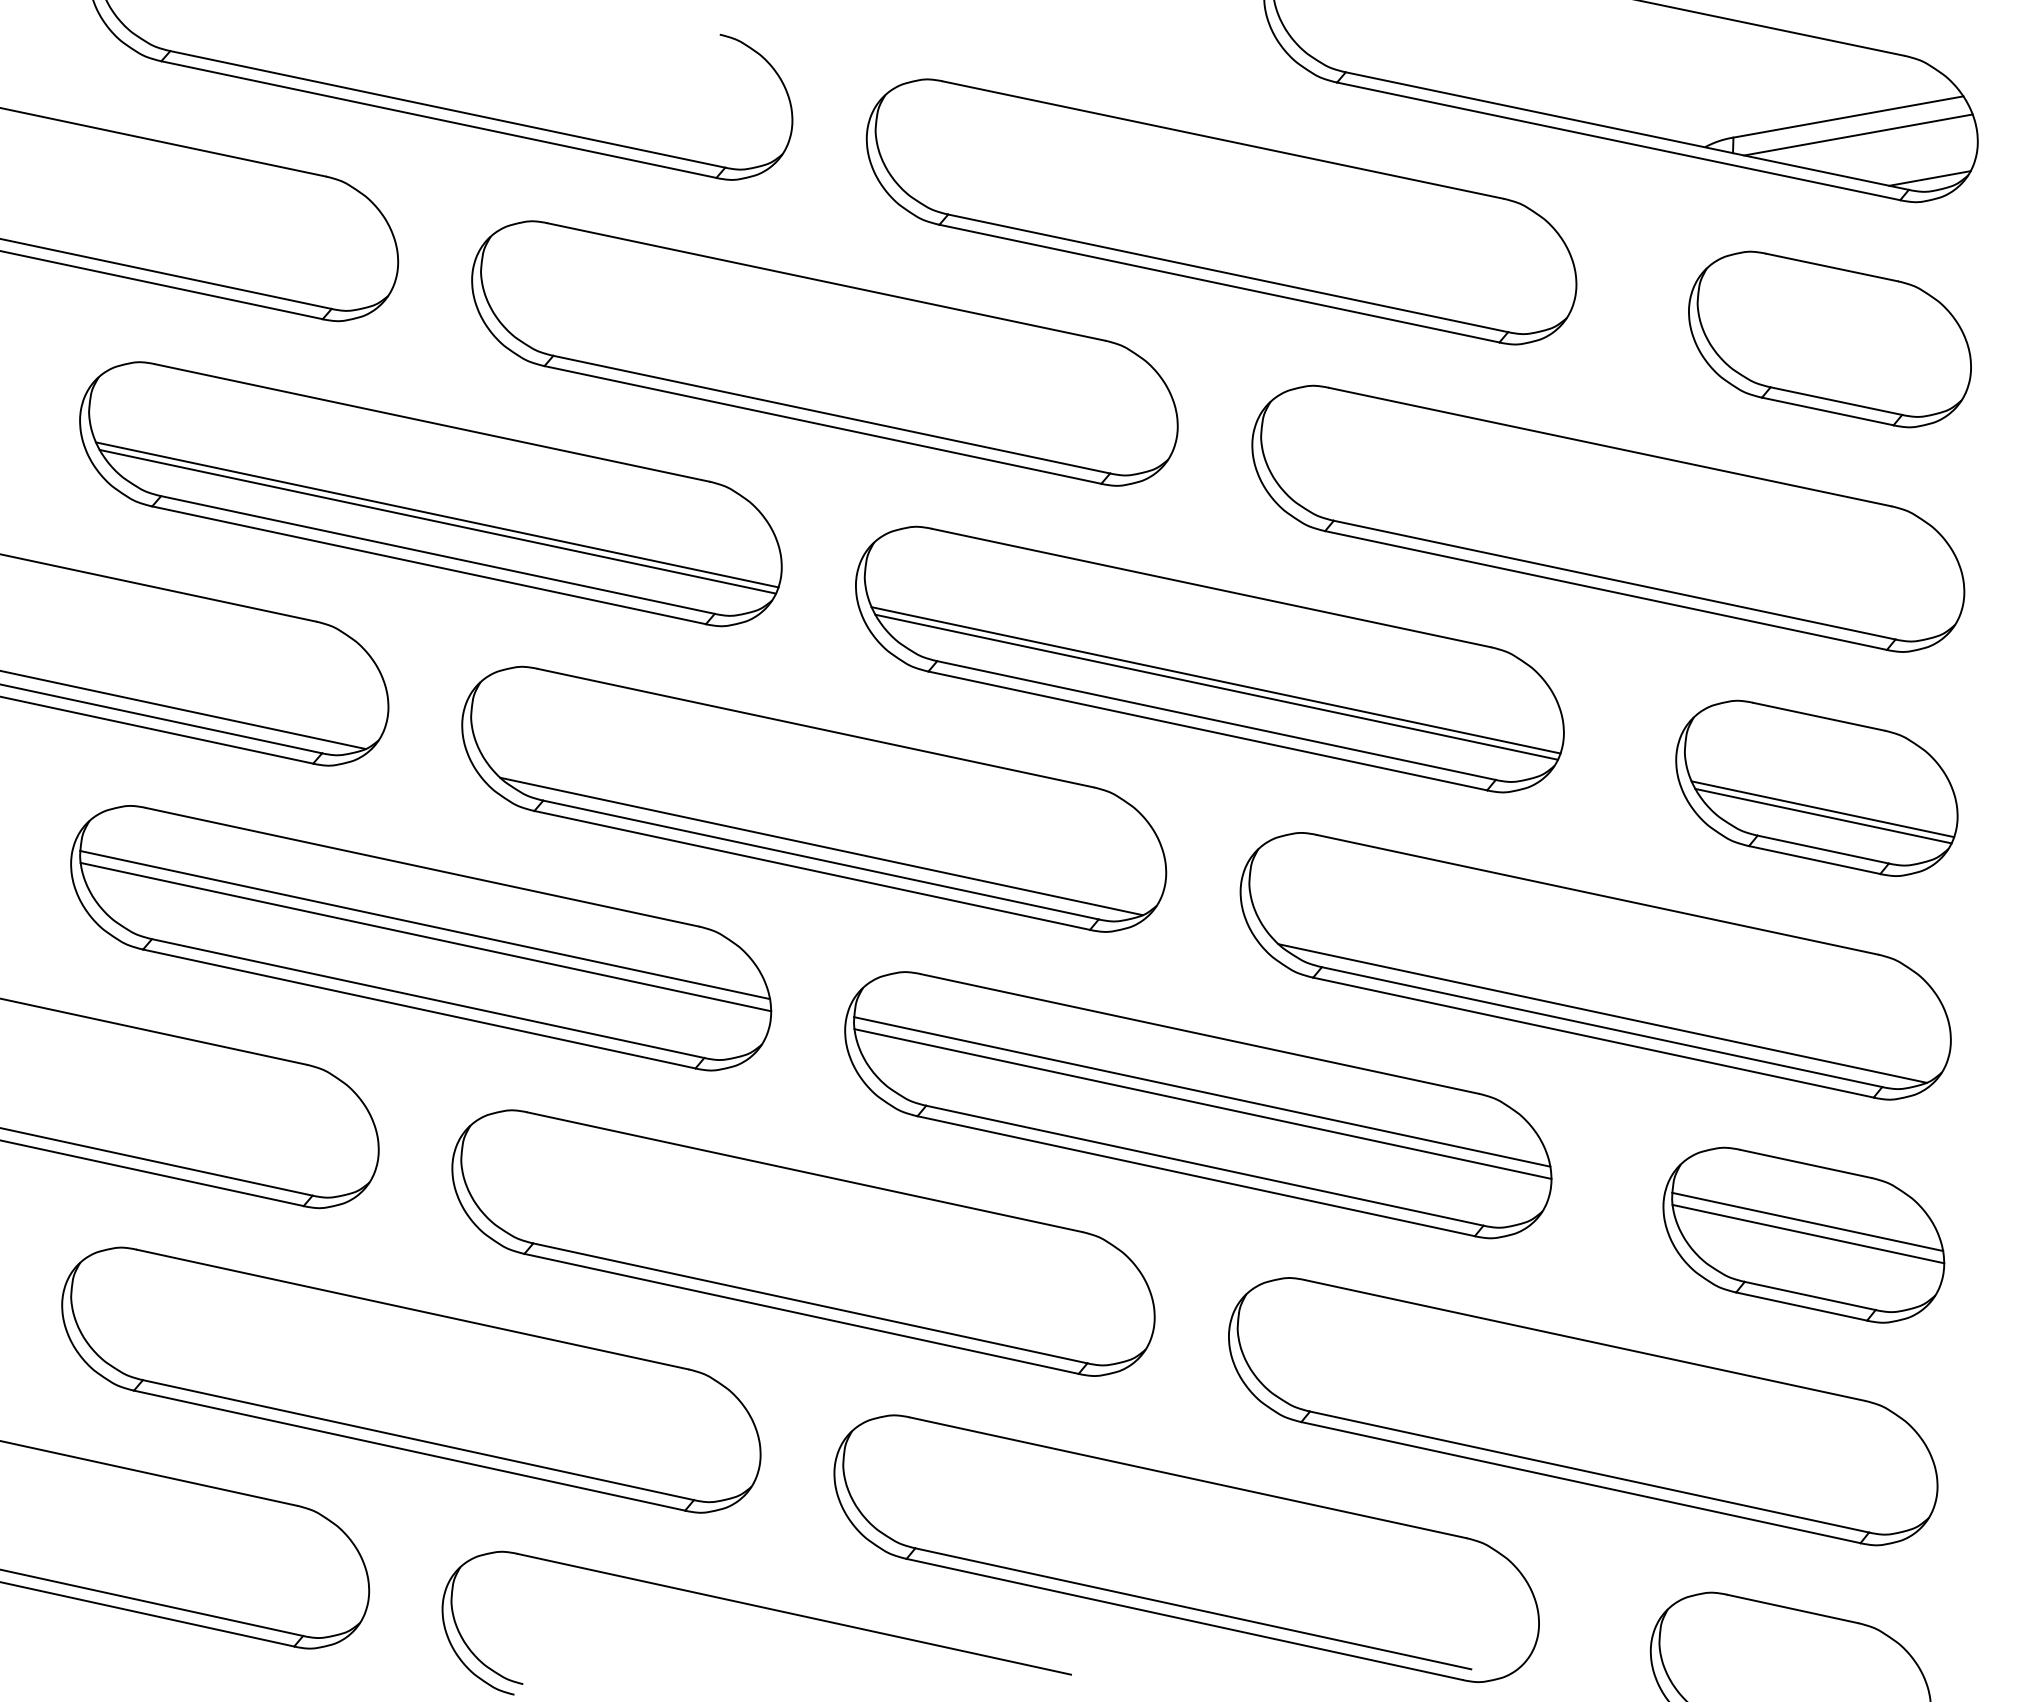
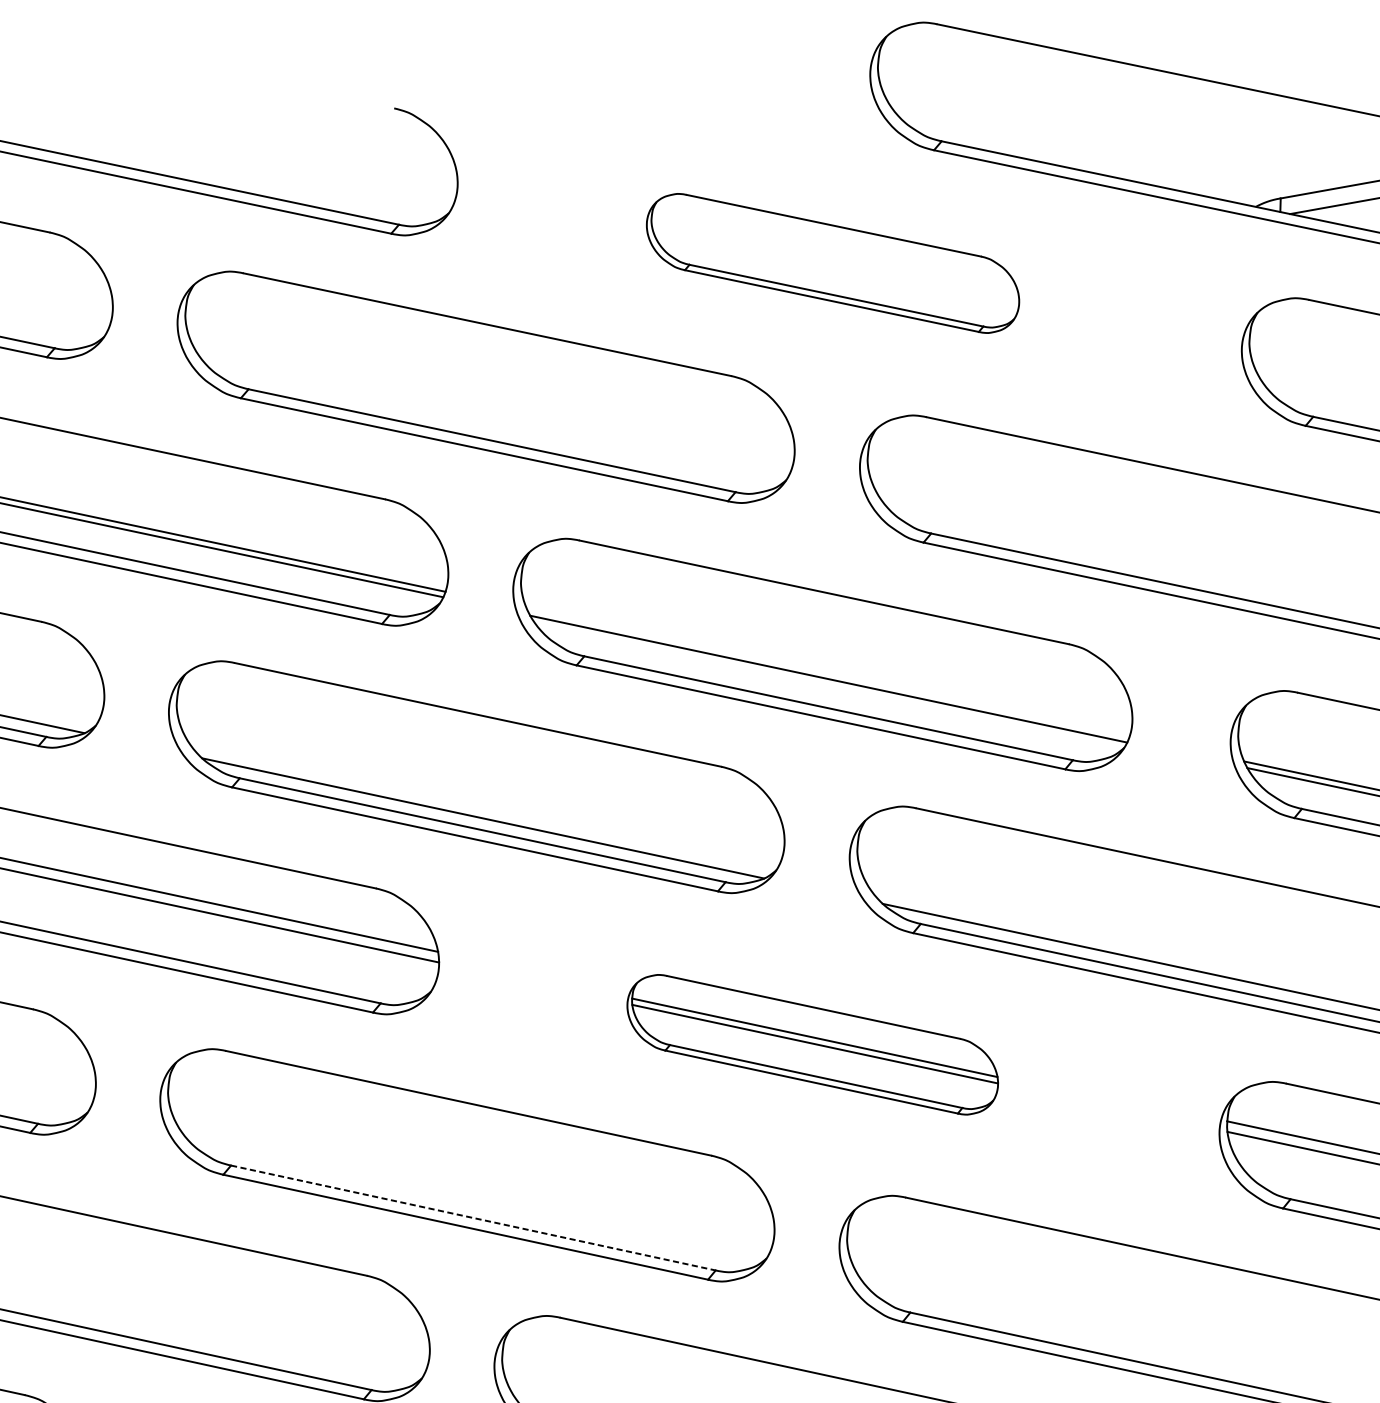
part: (1221, 211) -> (832, 263), size x0.6
line: (1215, 680) -> (827, 673), removed
part: (1198, 1105) -> (812, 1044), size x0.6
line: (810, 1303) -> (473, 1218), solid -> dashed

